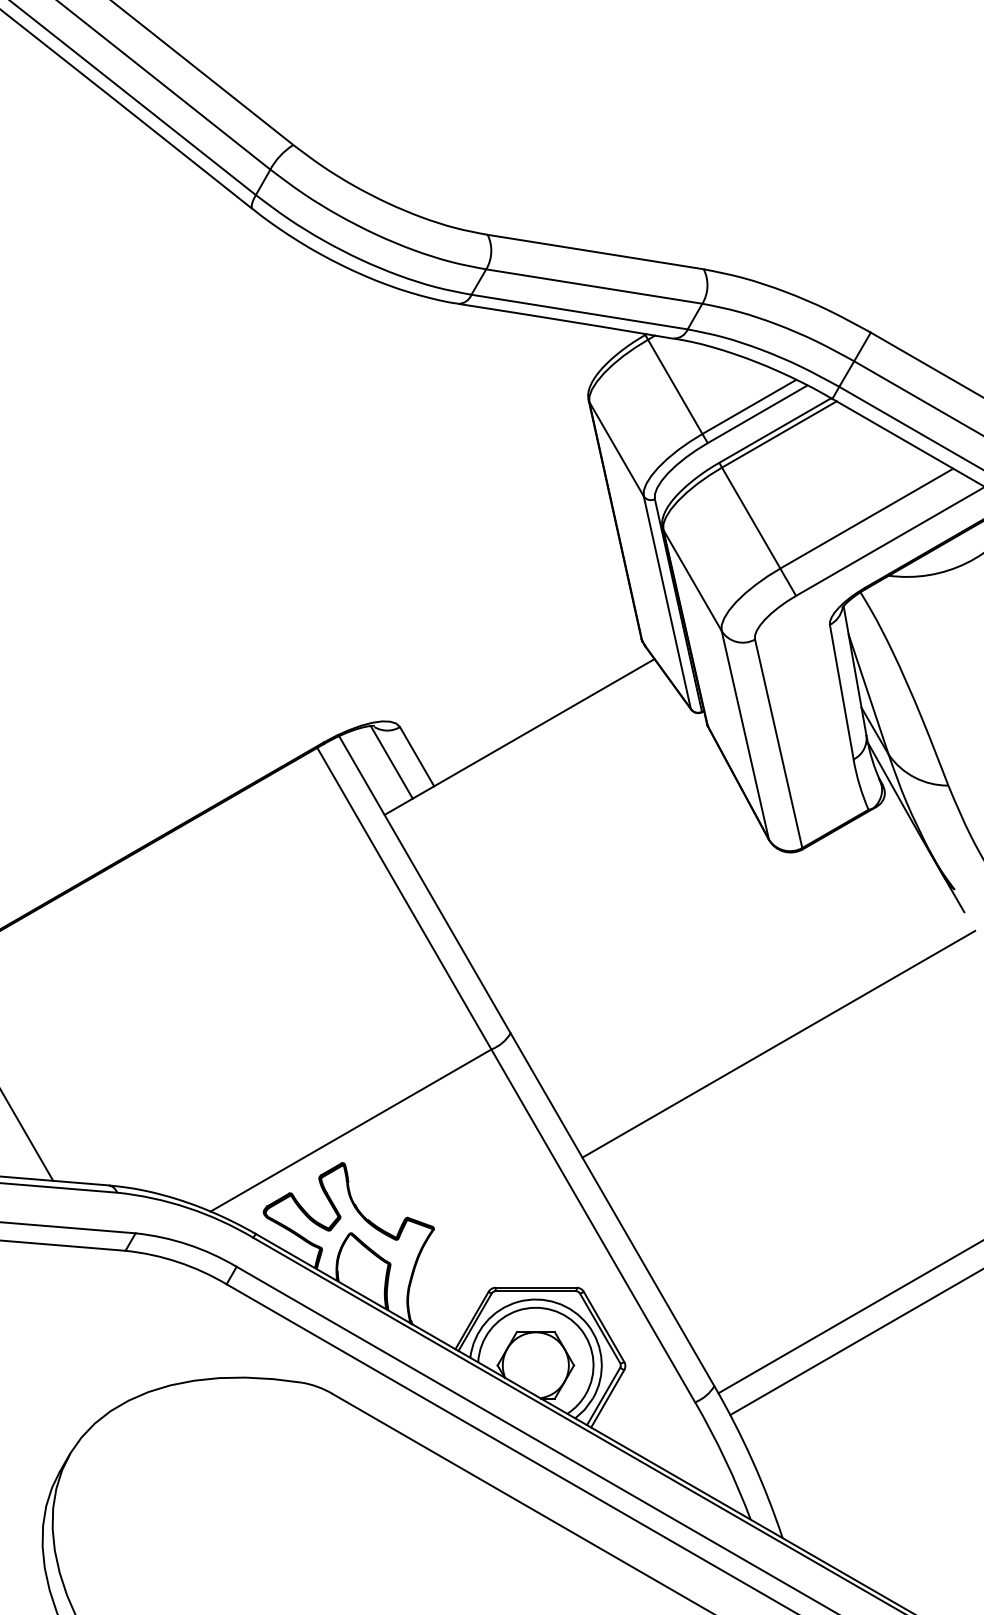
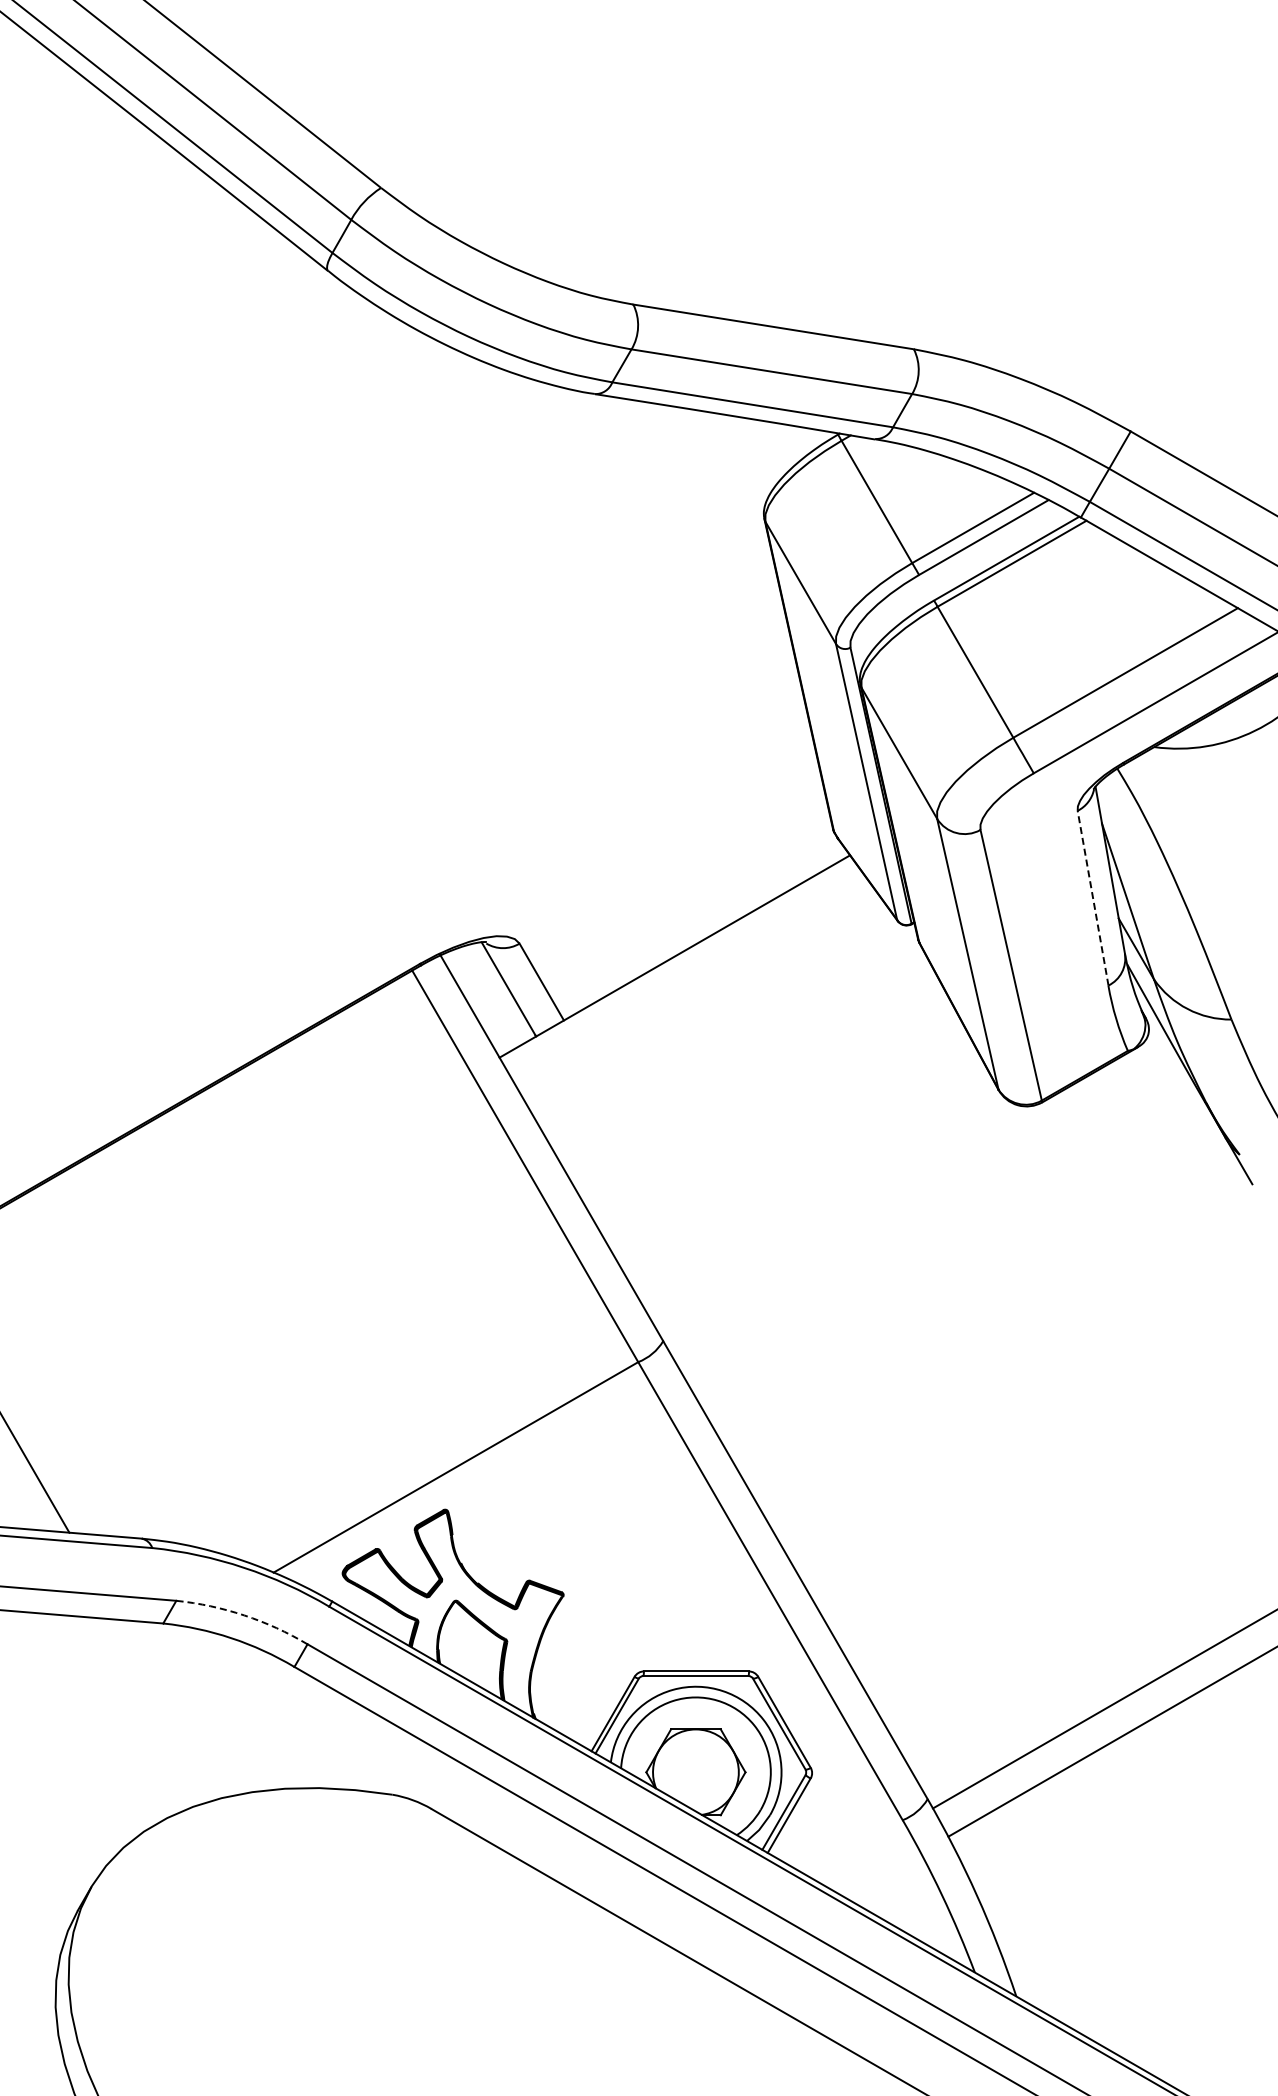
line: (842, 692) -> (1093, 898), solid -> dashed
line: (778, 1044) -> (1011, 1355), removed
arc: (188, 1244) -> (244, 1615), solid -> dashed

